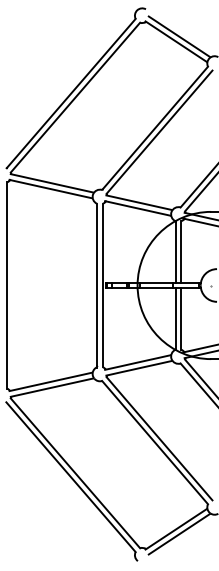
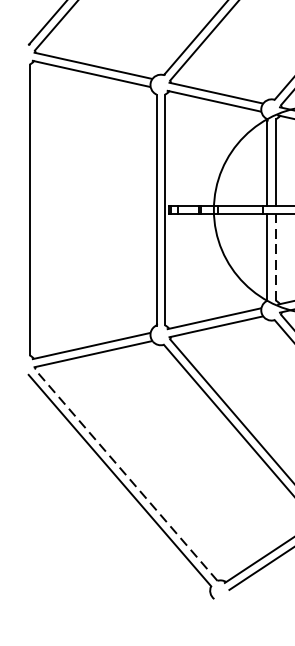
line: (181, 319) -> (275, 257), solid -> dashed
line: (75, 473) -> (126, 475), solid -> dashed

